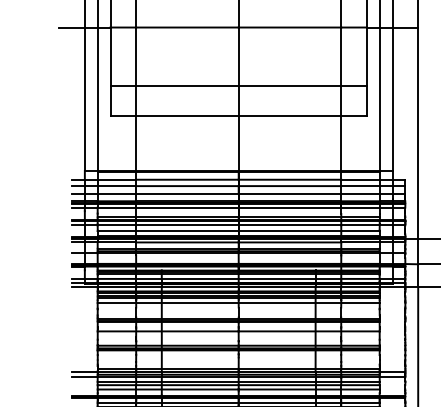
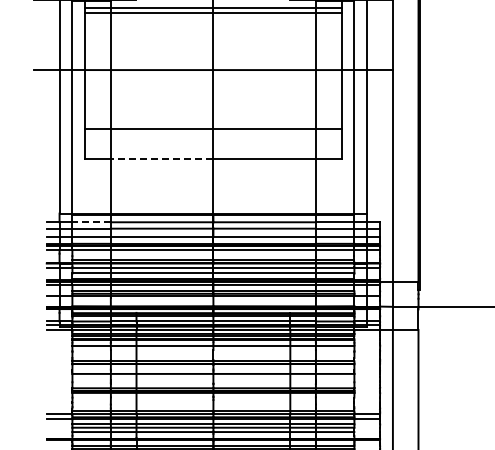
line: (186, 115) -> (161, 158), solid -> dashed
line: (116, 179) -> (91, 222), solid -> dashed

